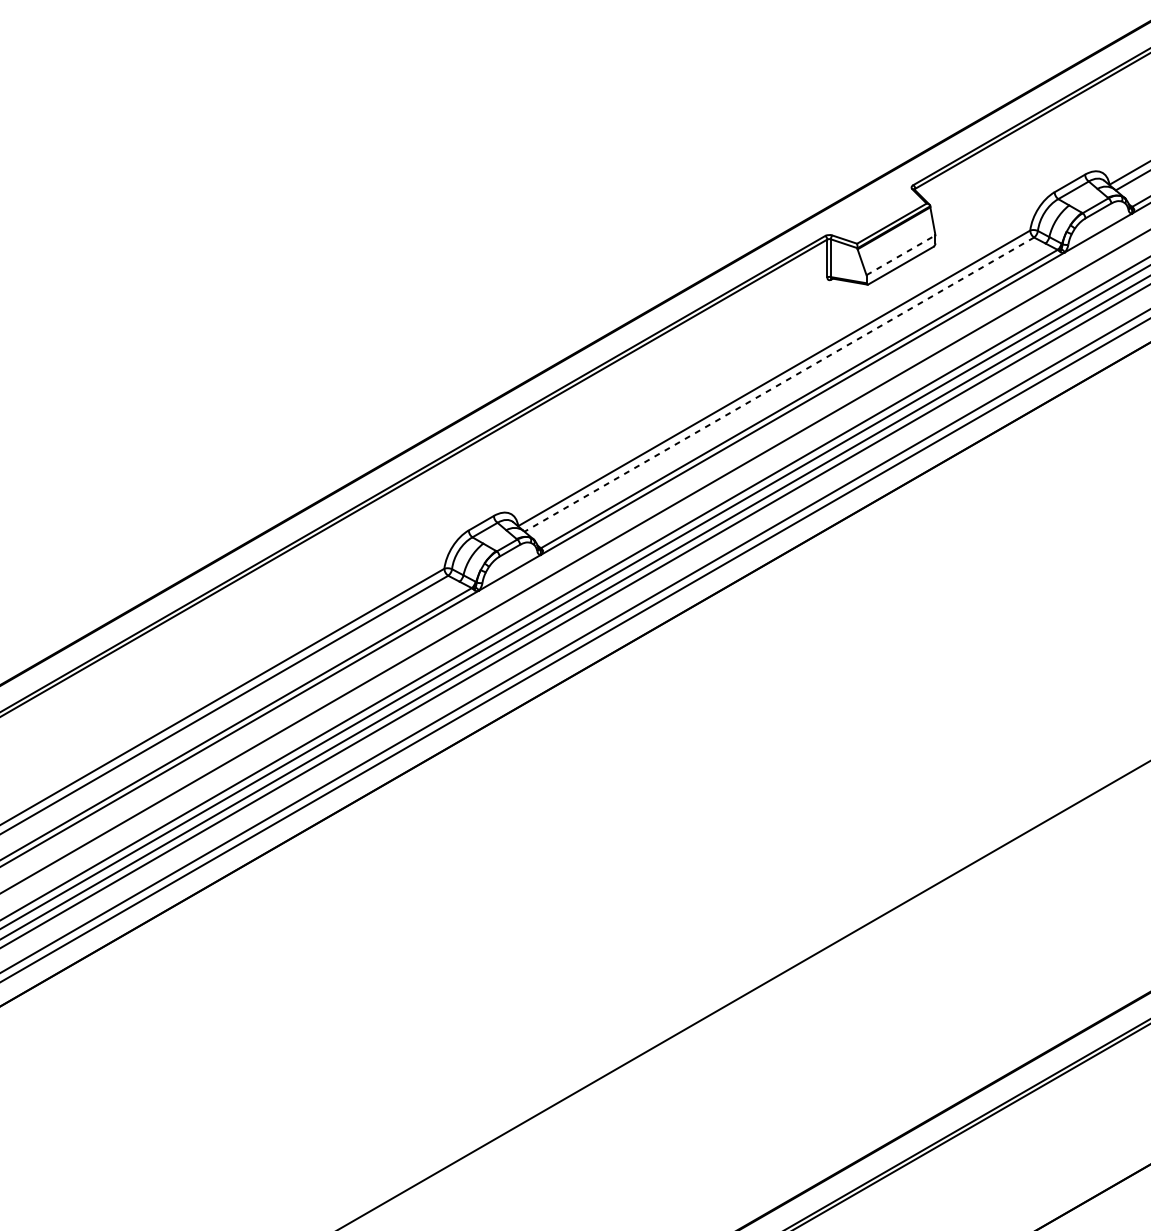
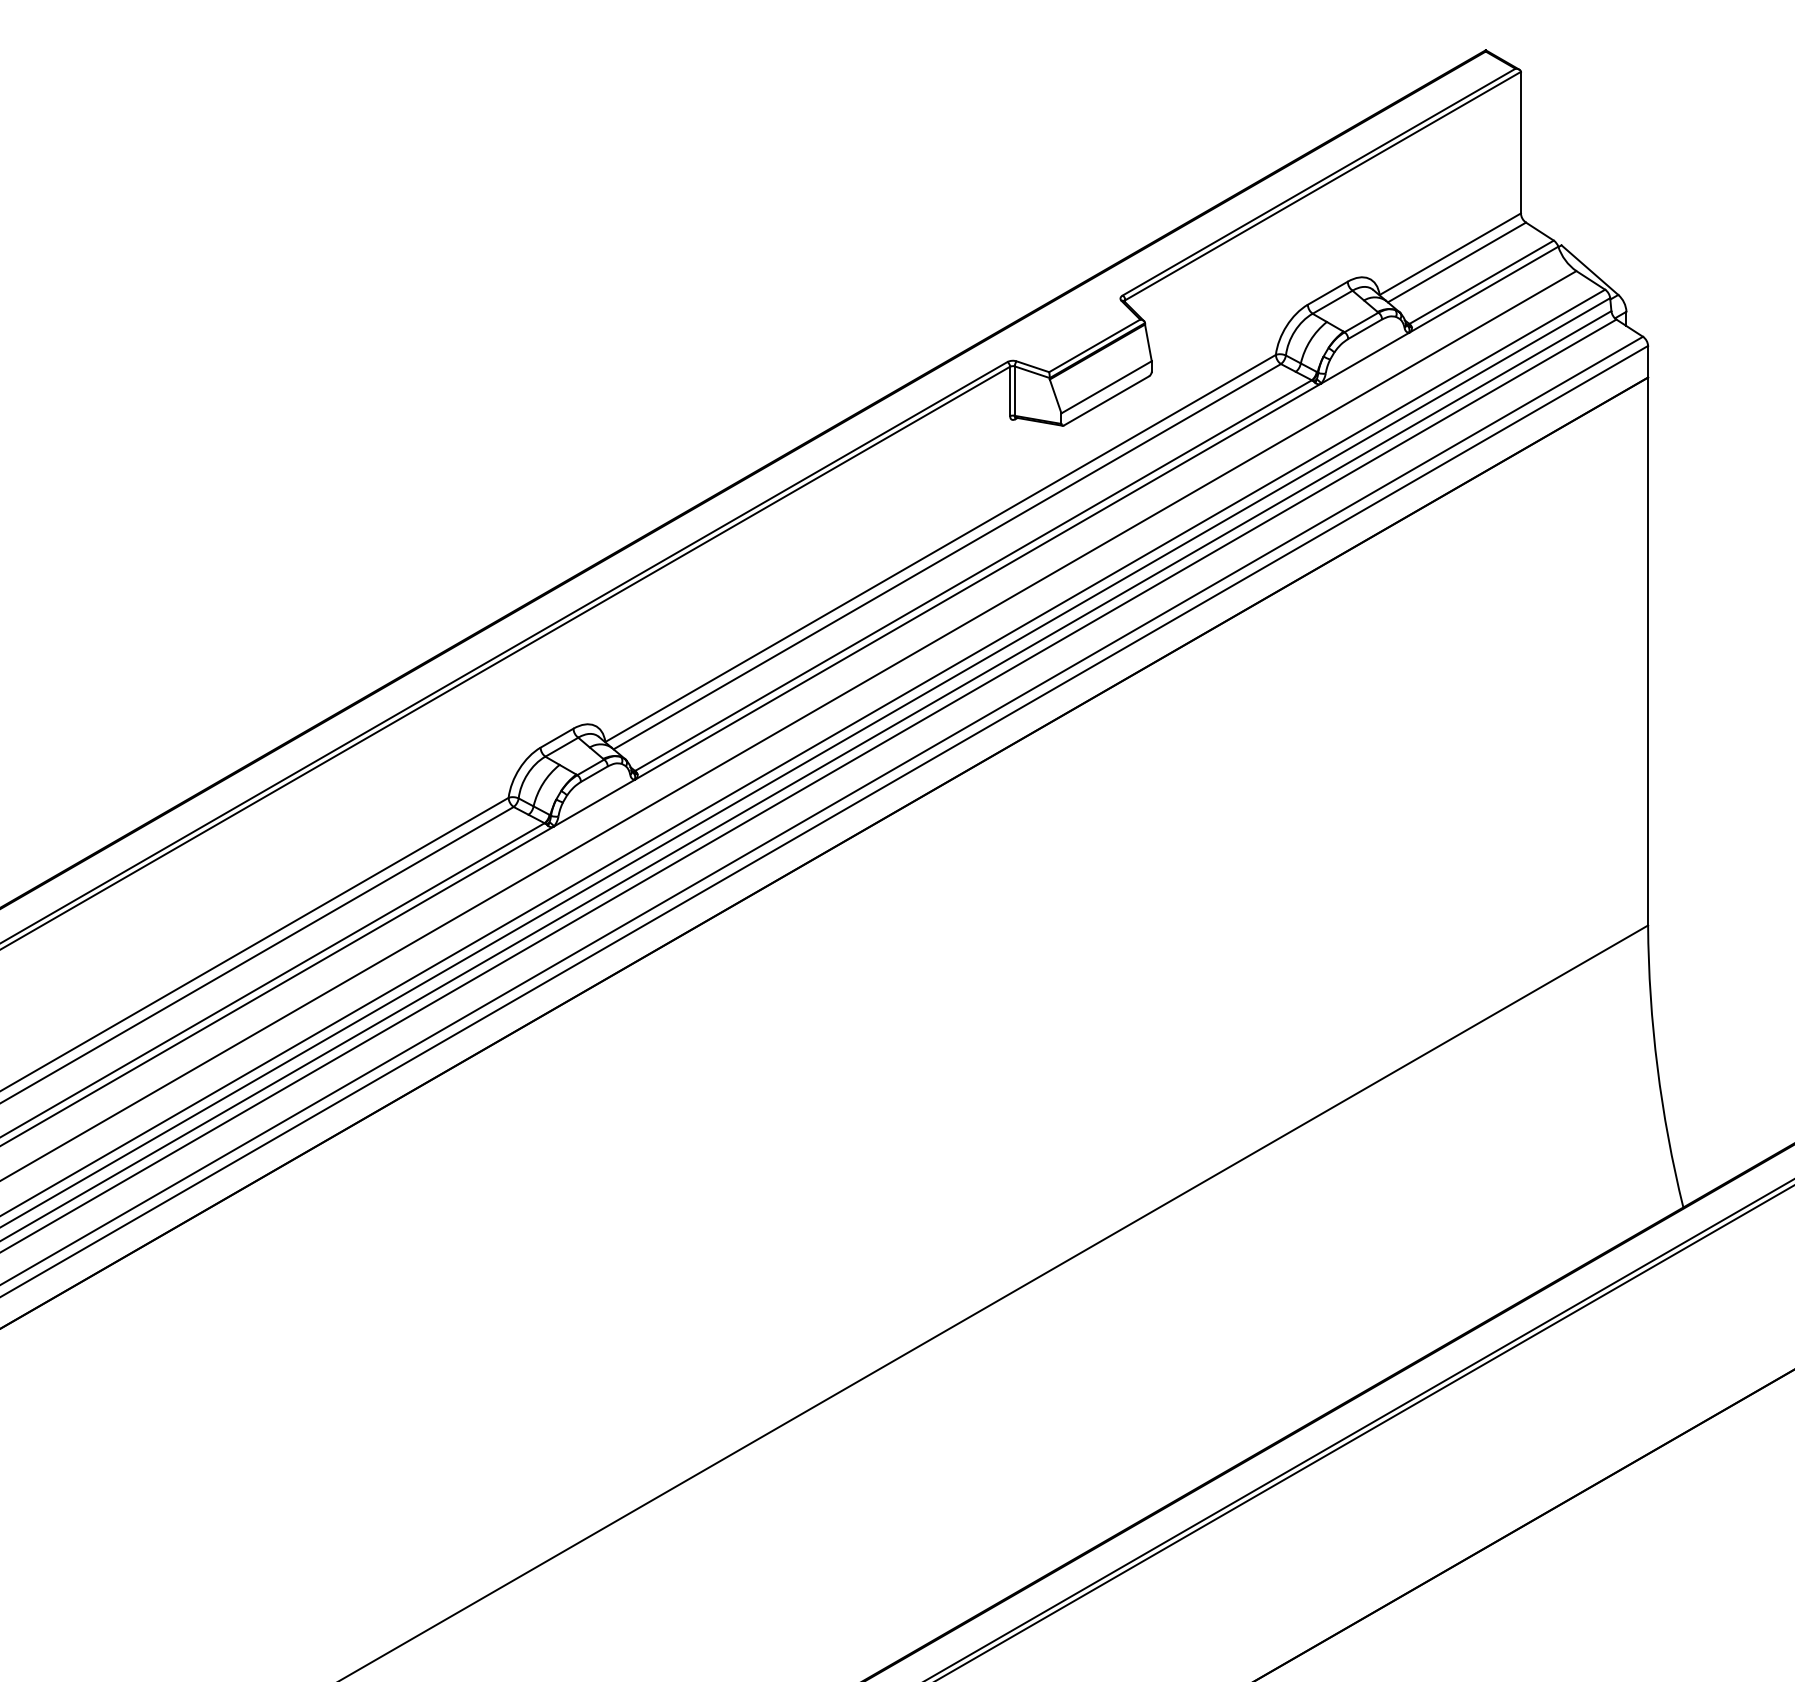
line: (901, 255) -> (1107, 387), dashed -> solid
line: (778, 384) -> (946, 556), dashed -> solid

